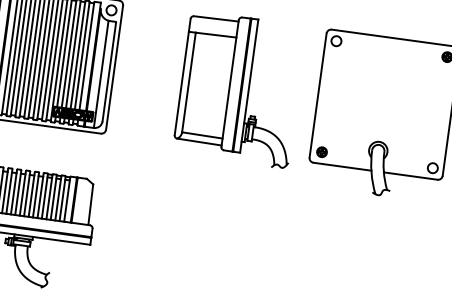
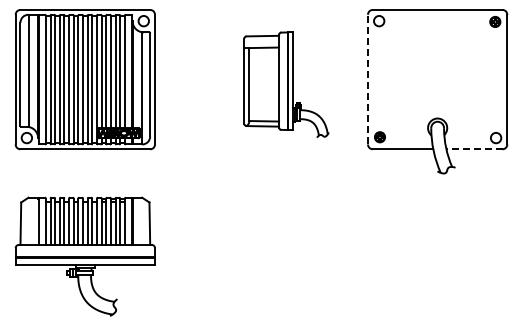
part: (239, 89) -> (286, 84), size x0.7
line: (317, 95) -> (367, 79), solid -> dashed
line: (409, 176) -> (473, 149), solid -> dashed

